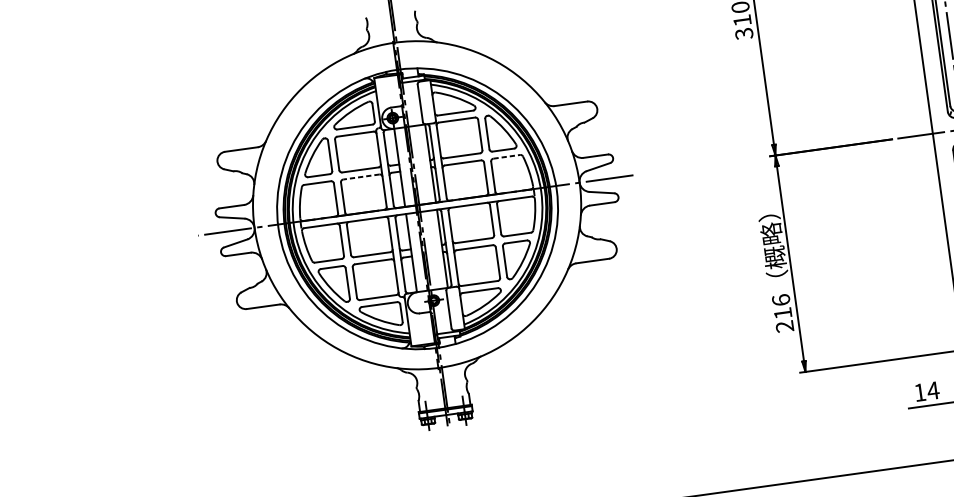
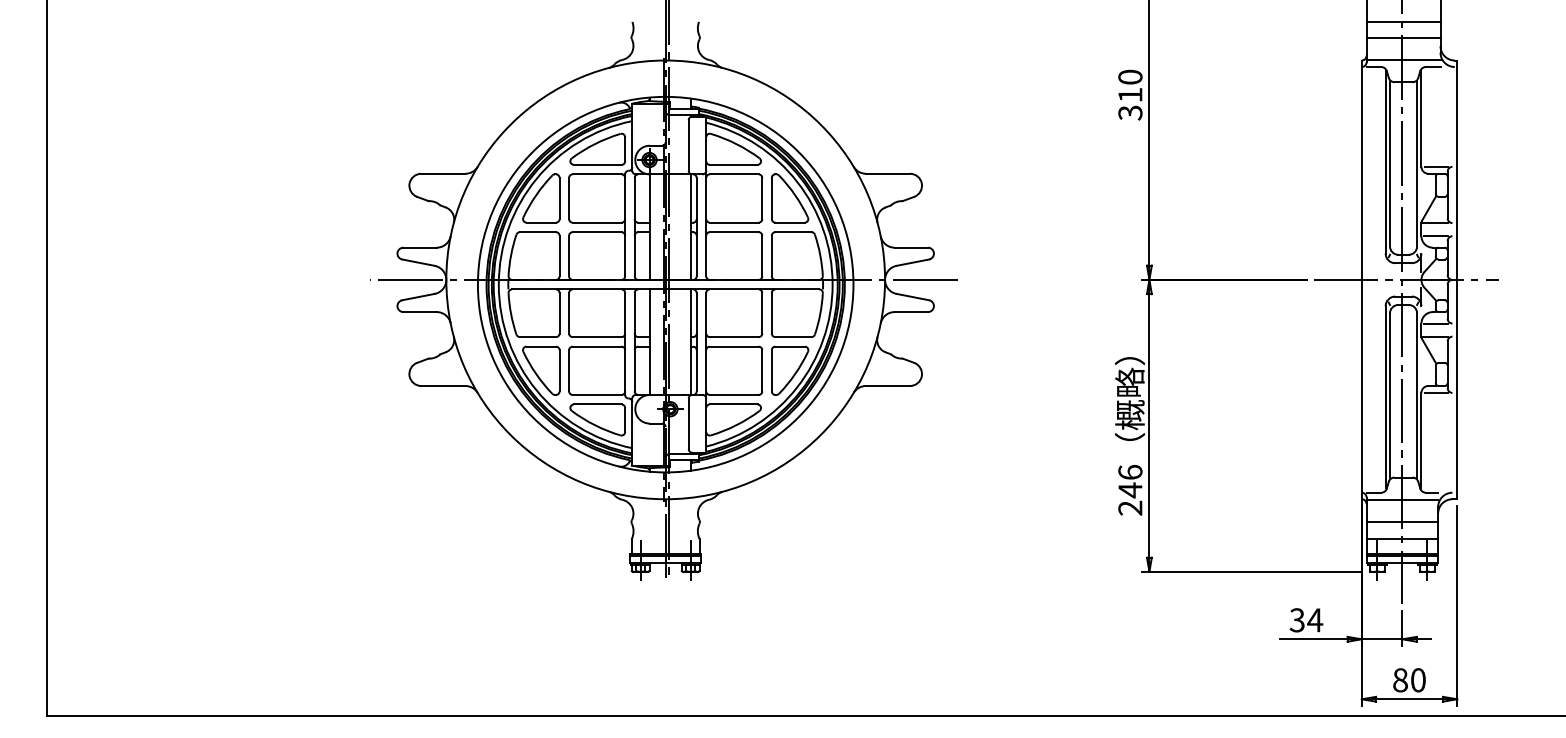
line: (506, 157) -> (793, 232), dashed -> solid
line: (360, 177) -> (596, 232), dashed -> solid
text: (783, 313) -> (1130, 490), 216 -> 246
text: (919, 392) -> (1296, 620), 14 -> 34

